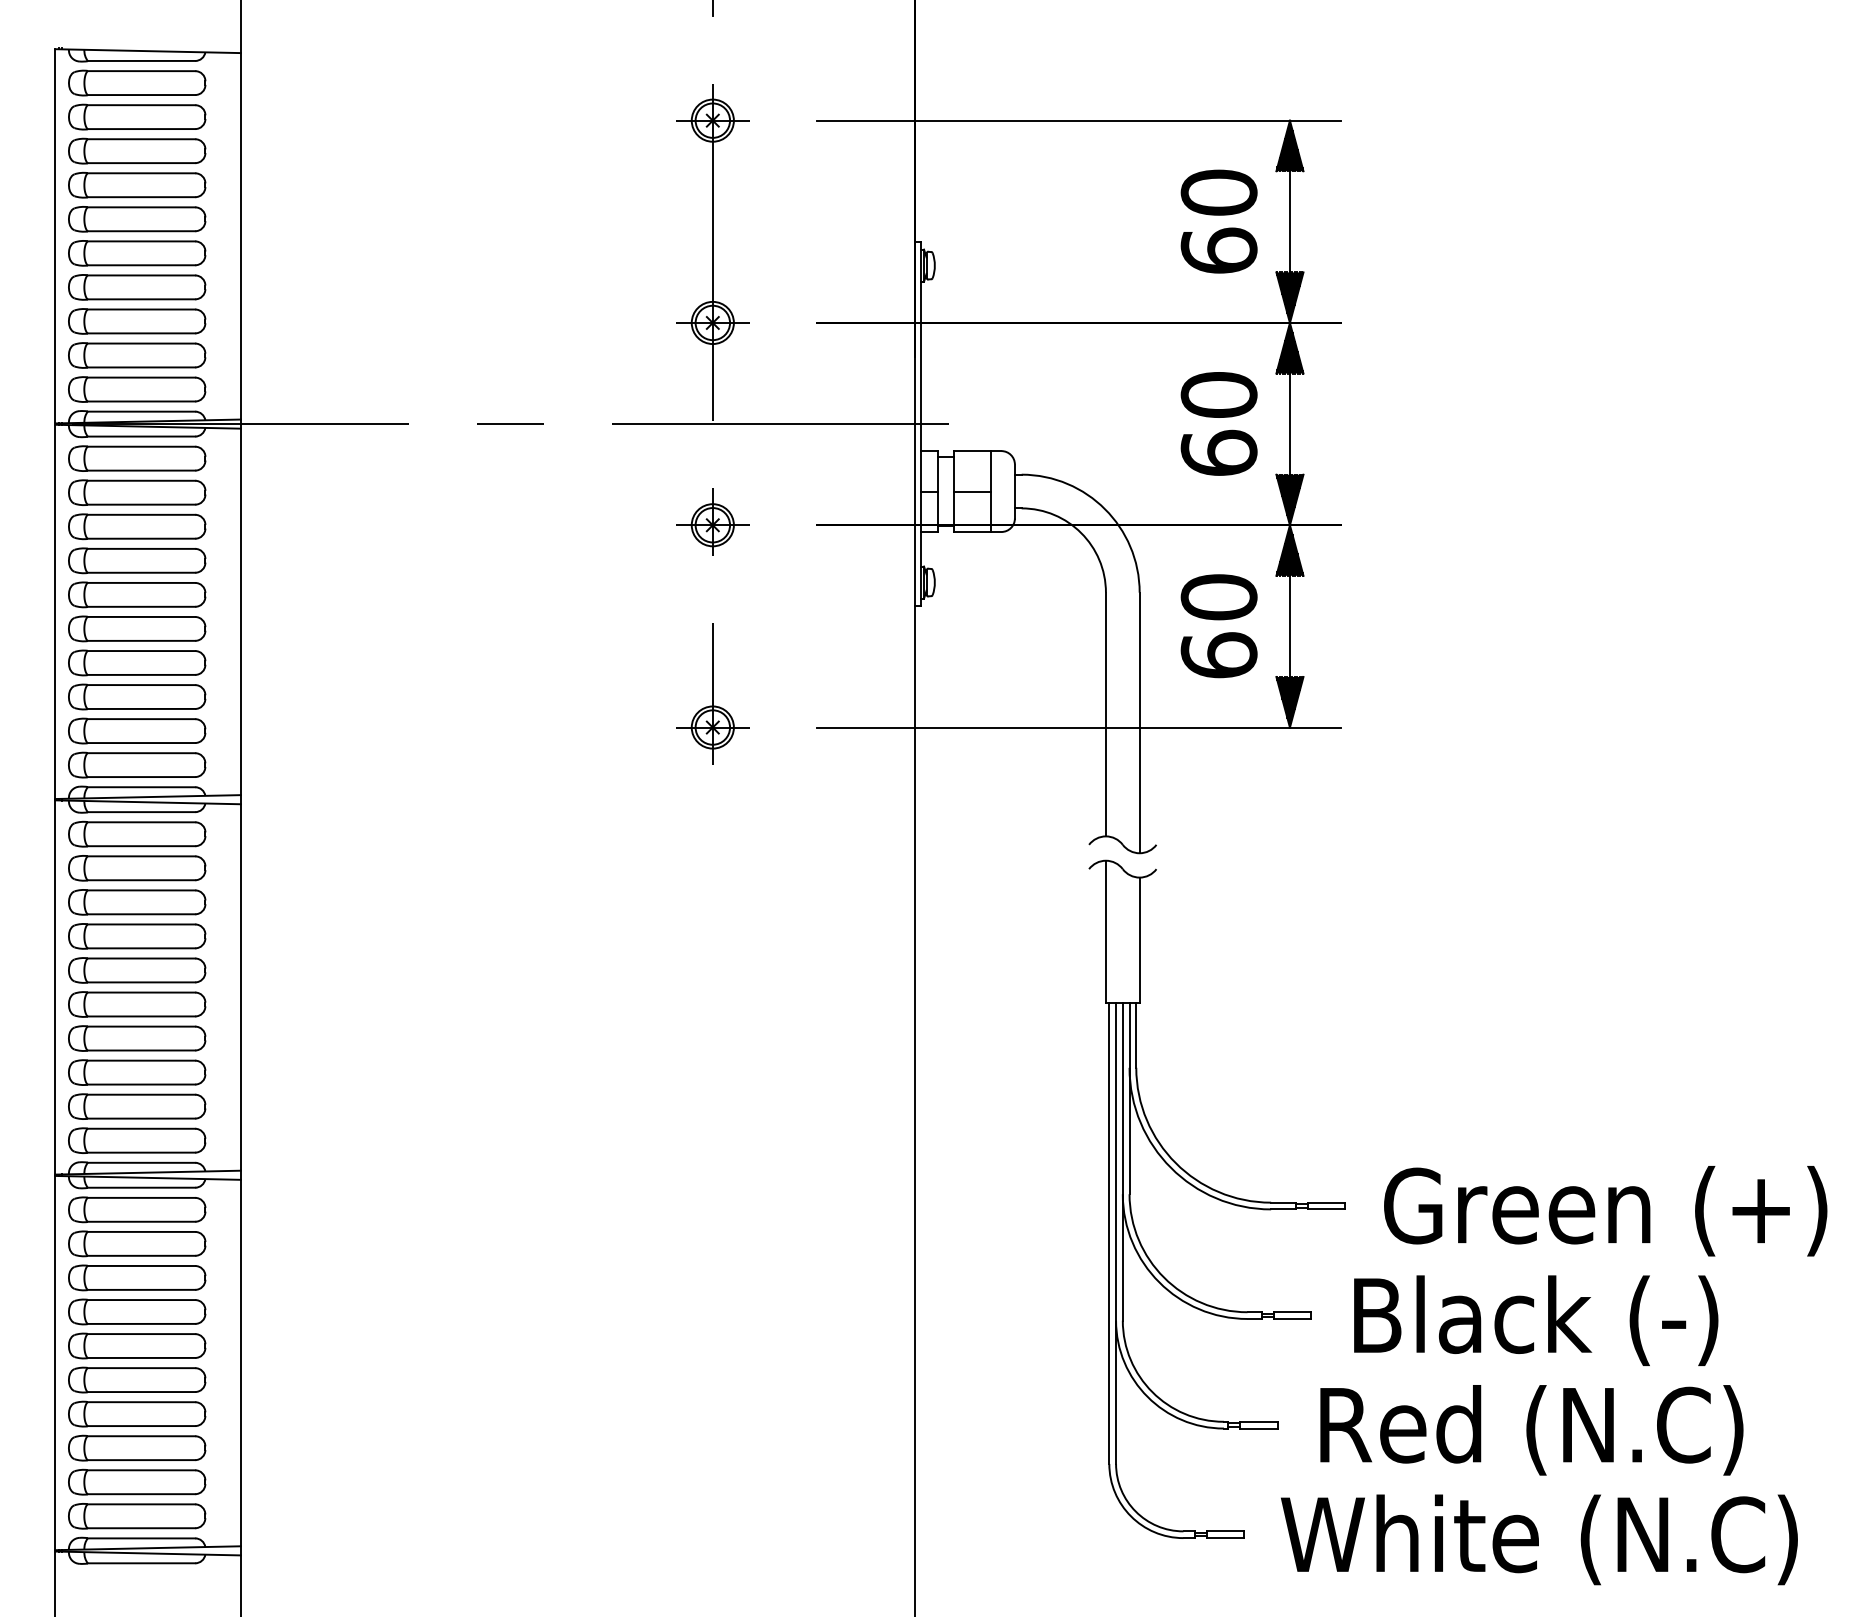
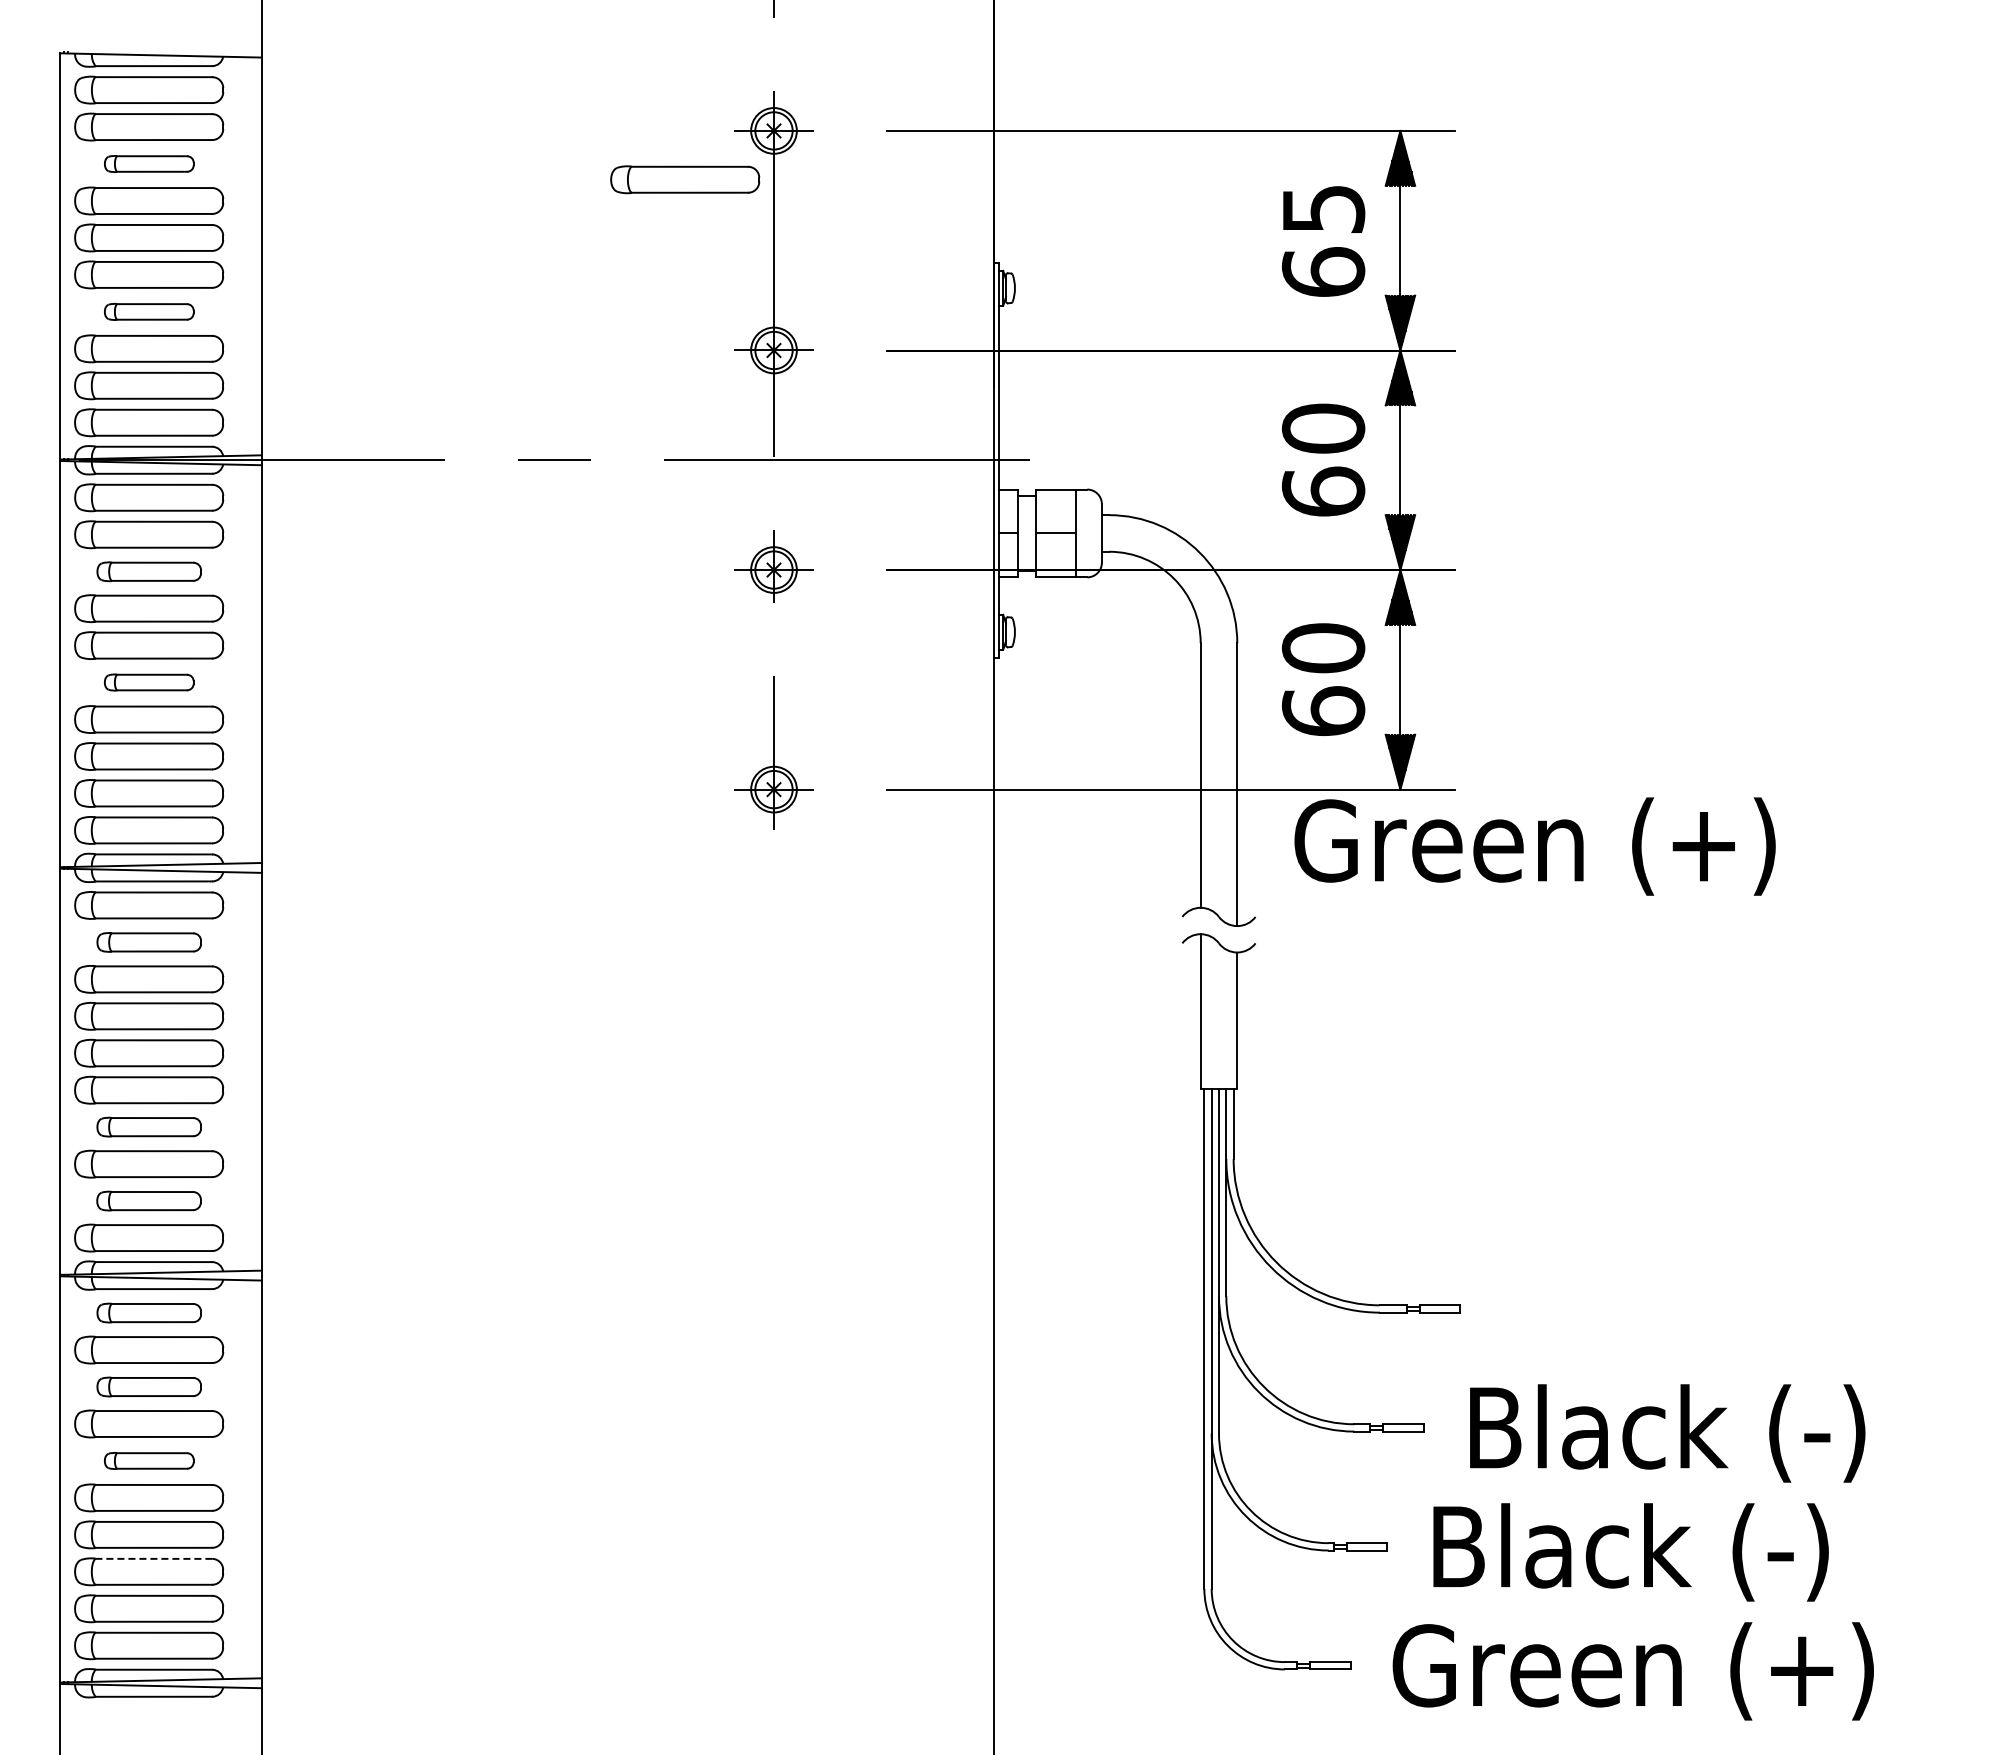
part: (137, 150) -> (149, 163), size x0.6
part: (631, 165) -> (685, 179), added
text: (1219, 193) -> (1323, 209), 60 -> 65
part: (137, 287) -> (149, 311), size x0.6
part: (137, 526) -> (149, 571), size x0.7
part: (137, 628) -> (149, 682), size x0.6
part: (137, 868) -> (149, 942), size x0.7
part: (137, 1037) -> (149, 1126), size x0.7
part: (136, 1106) -> (148, 1200), size x0.7
part: (137, 1209) -> (149, 1312), size x0.7
text: (1605, 1211) -> (1534, 846), moved
part: (137, 1277) -> (149, 1386), size x0.7
part: (137, 1345) -> (149, 1460), size x0.6
text: (1536, 1430) -> (1667, 1552), Red (N.C) -> Black (-)
line: (142, 1435) -> (154, 1558), solid -> dashed
text: (1538, 1540) -> (1670, 1671), White (N.C) -> Green (+)

